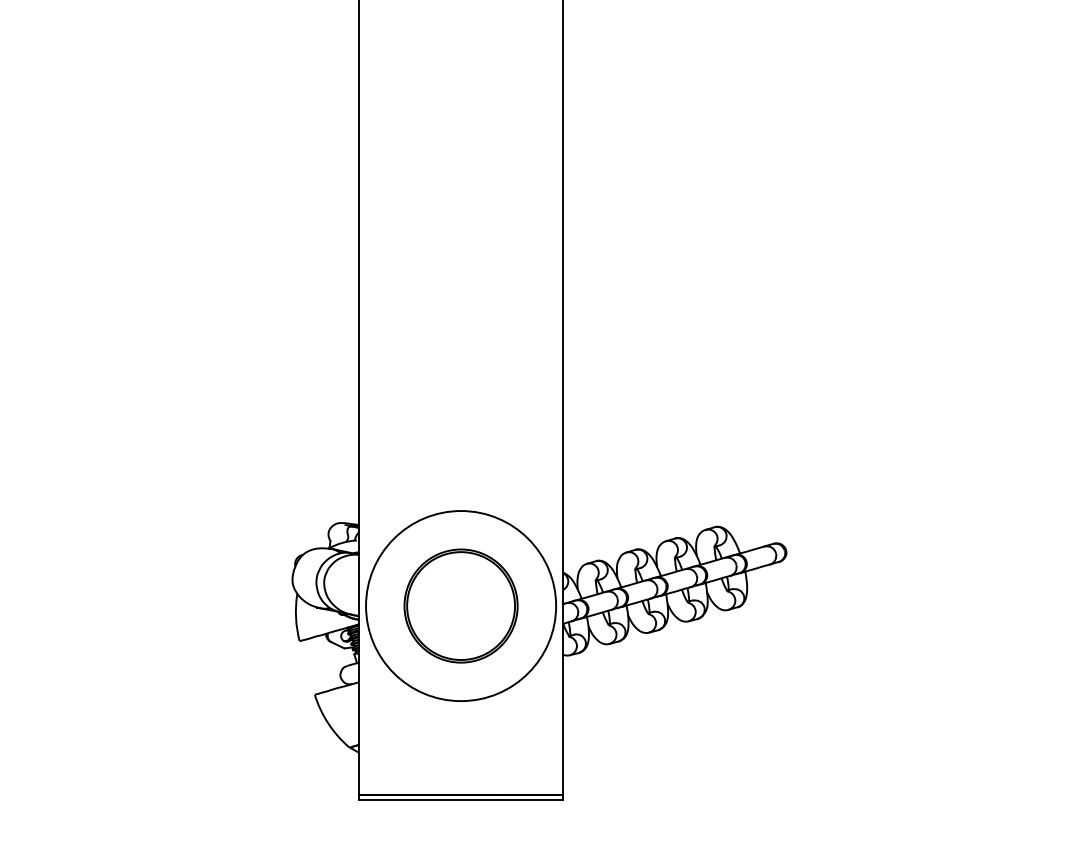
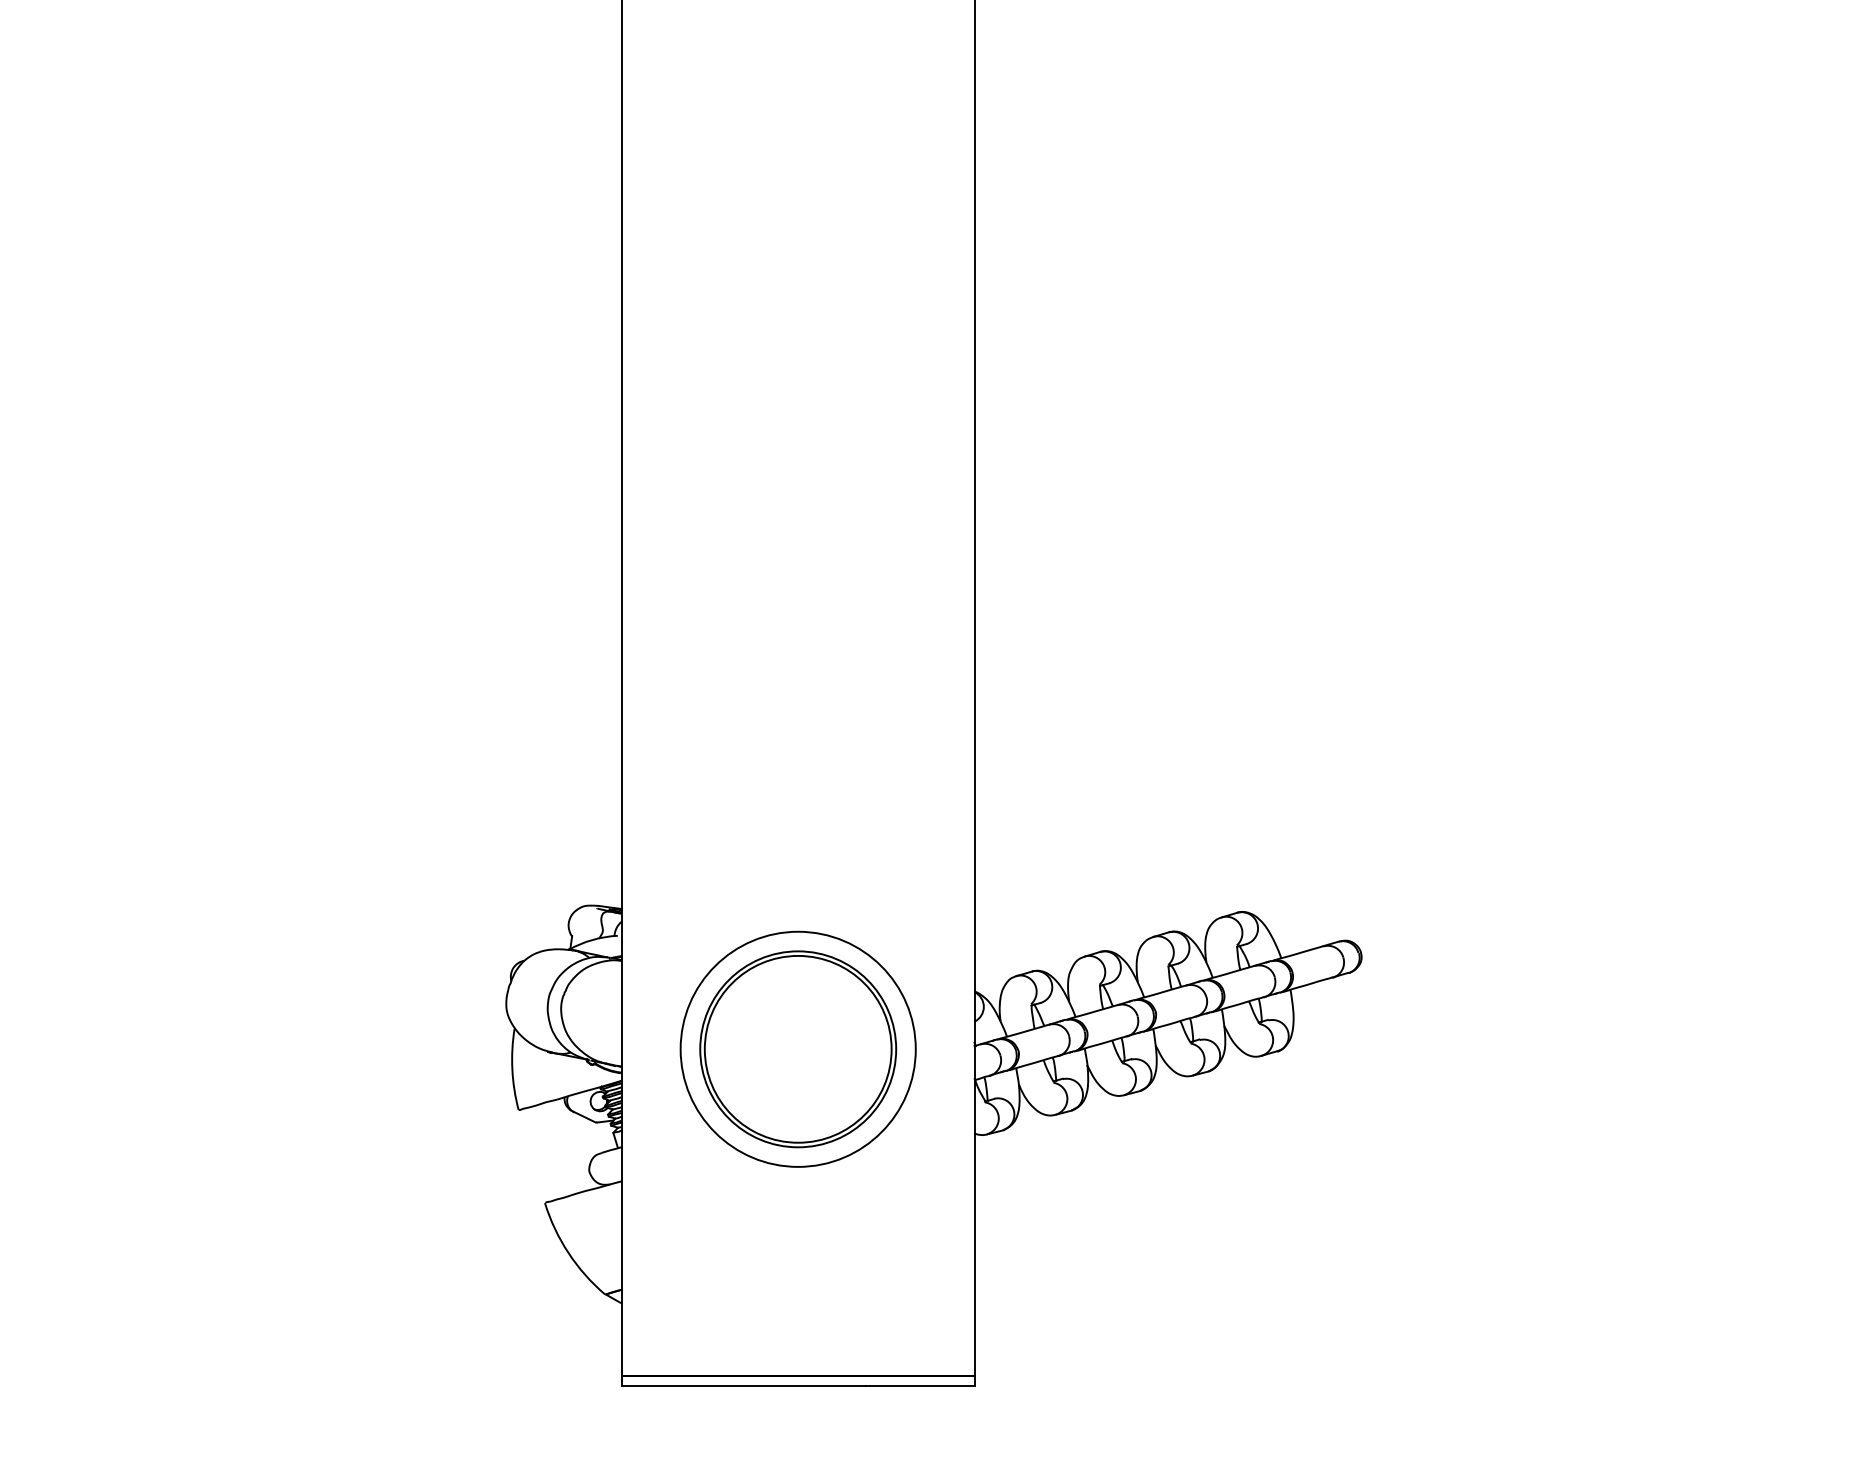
circle: (460, 605) -> (797, 1048), size x0.71

